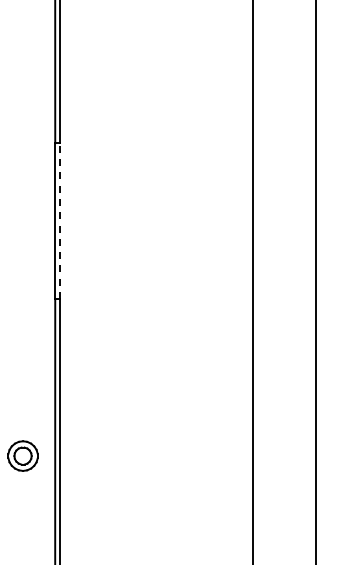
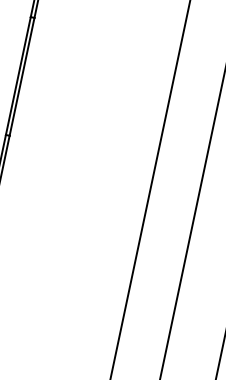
line: (60, 221) -> (22, 77), dashed -> solid

